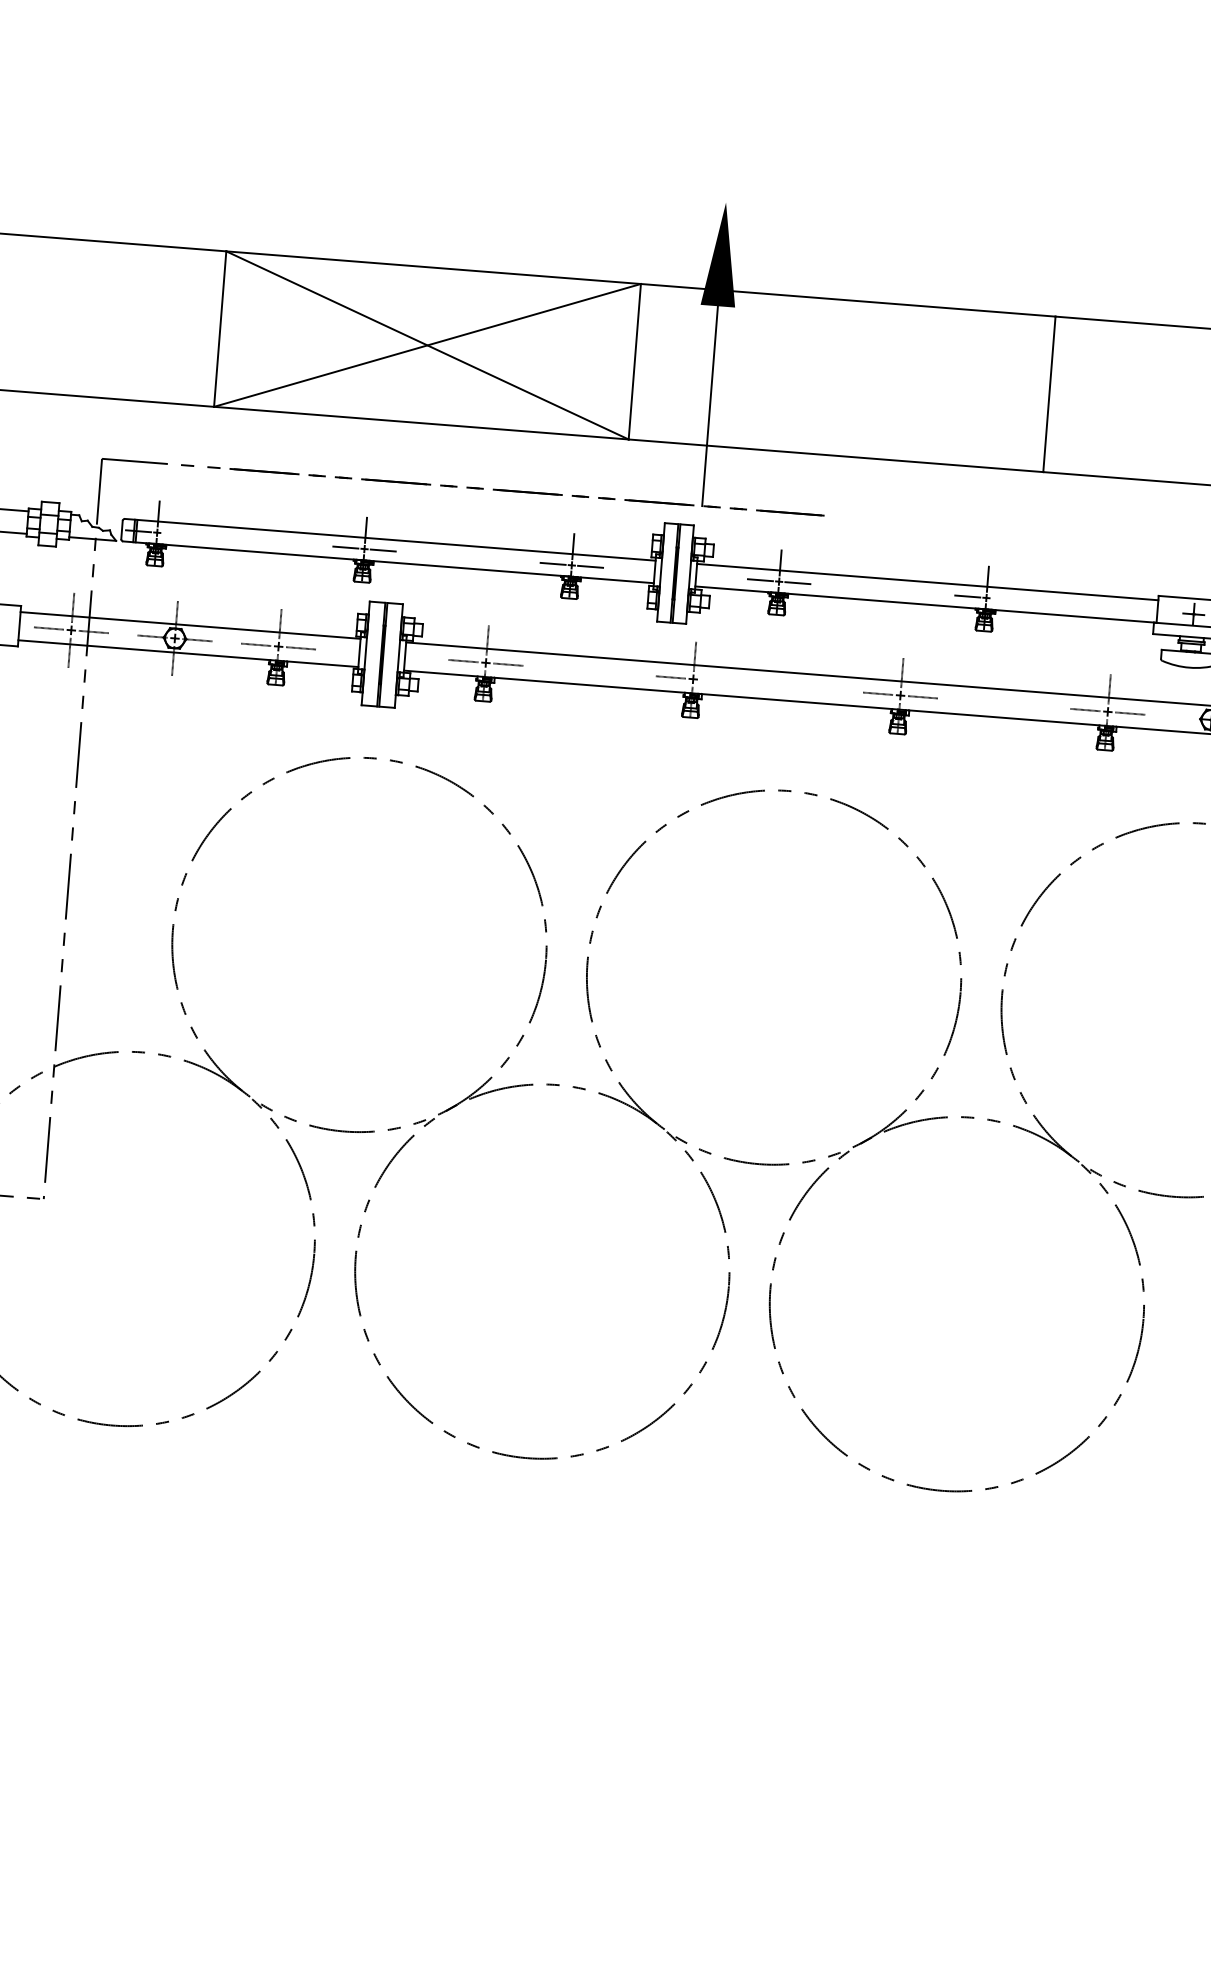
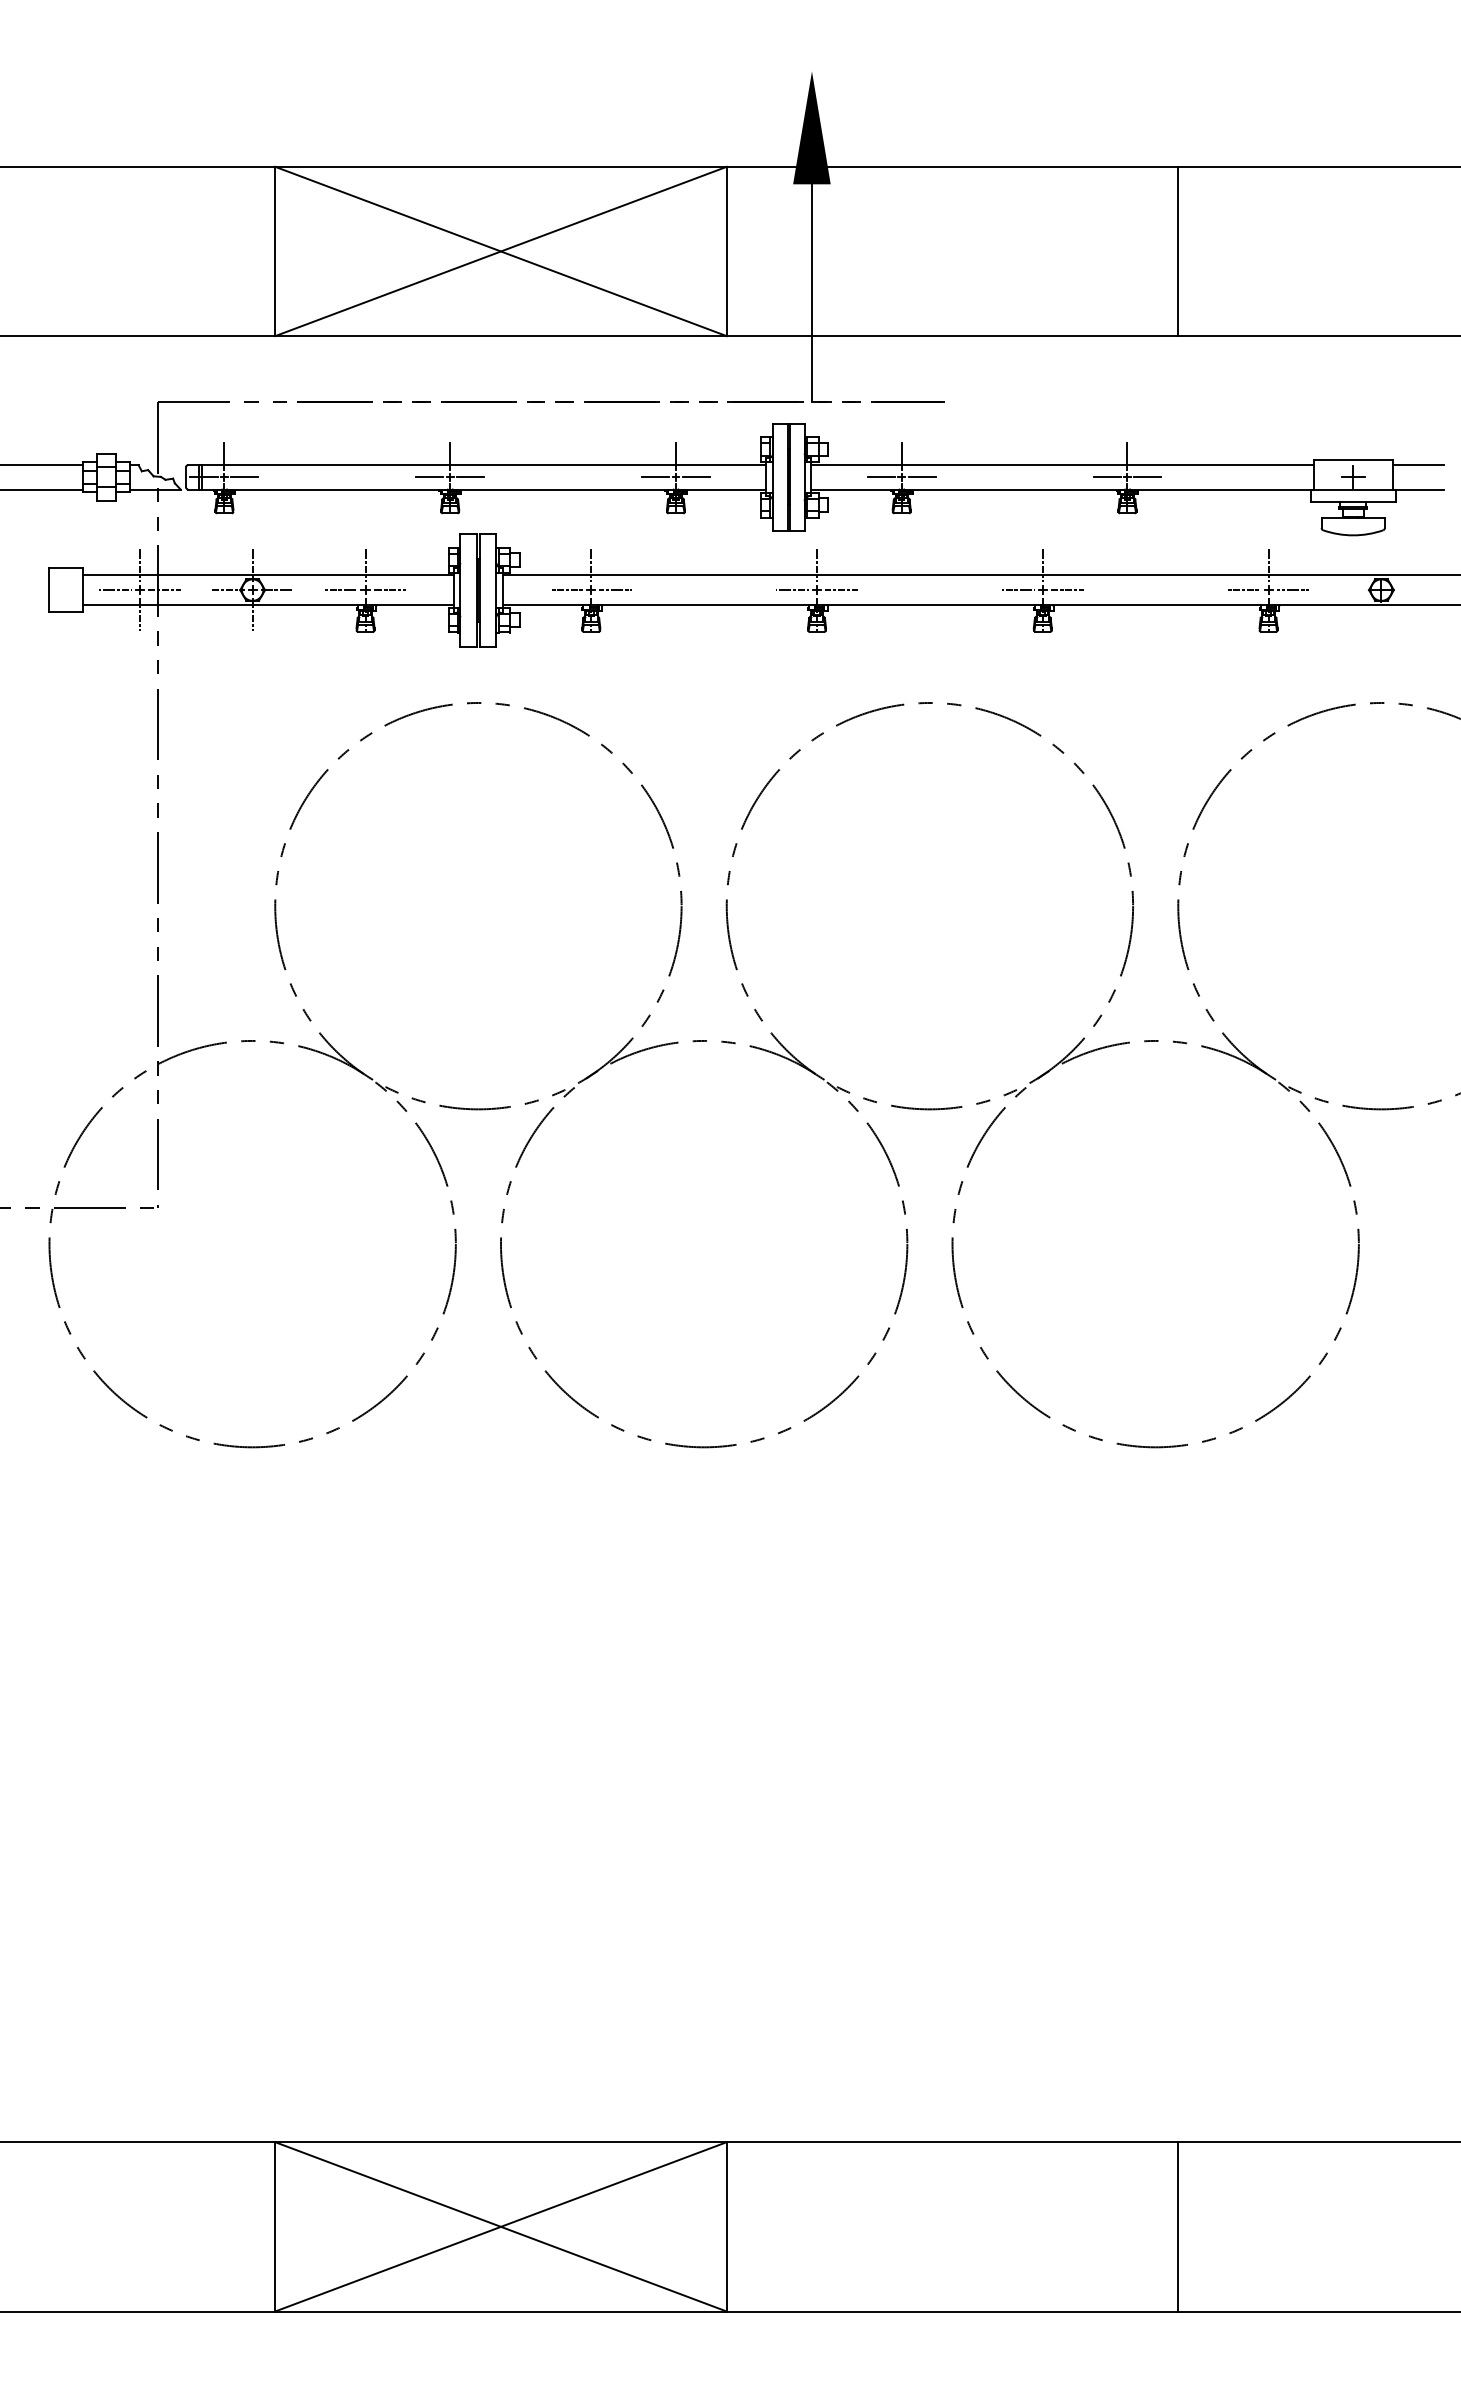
line: (175, 534) -> (244, 477), added
line: (1004, 599) -> (1147, 477), added
line: (715, 681) -> (841, 590), added

